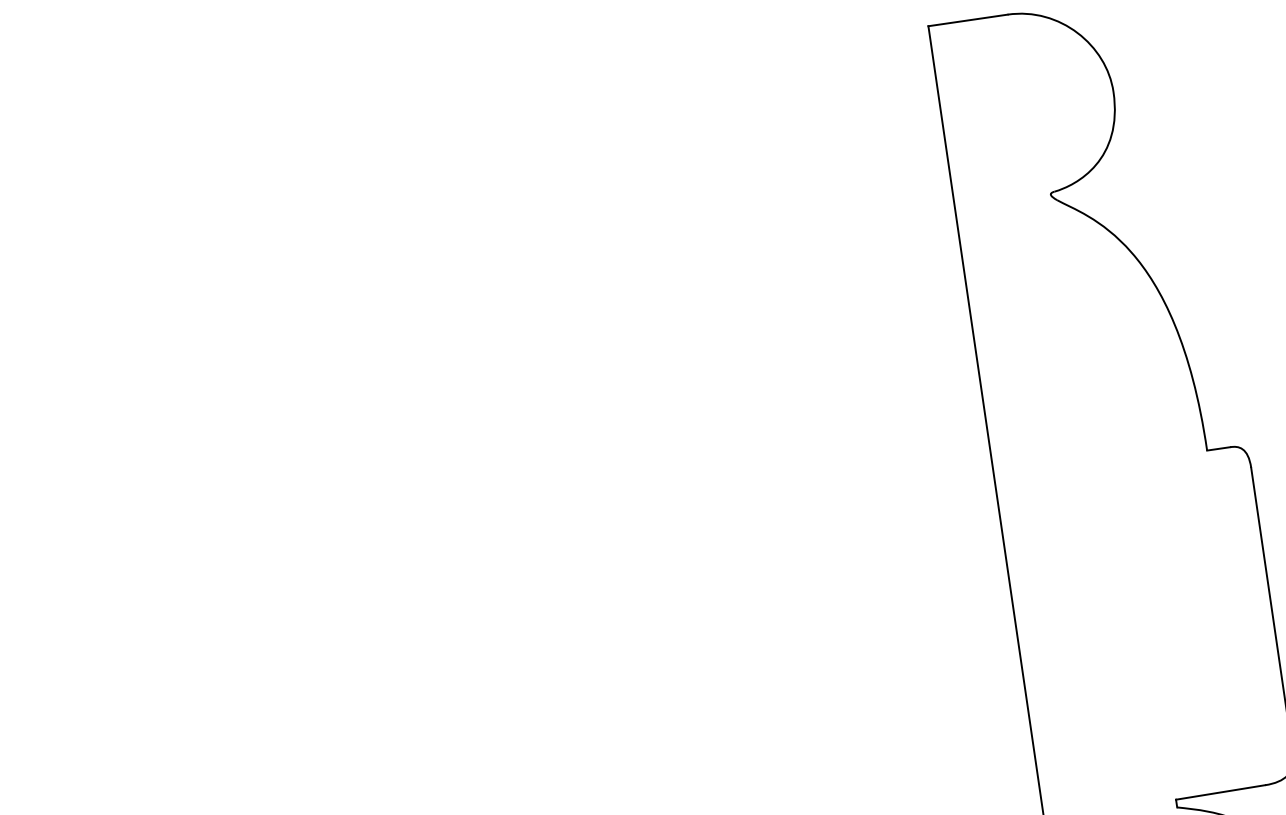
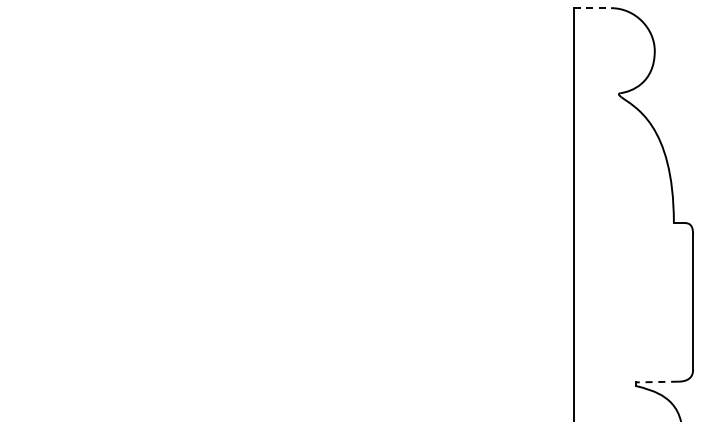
line: (968, 21) -> (592, 8), solid -> dashed
line: (1219, 793) -> (656, 382), solid -> dashed

